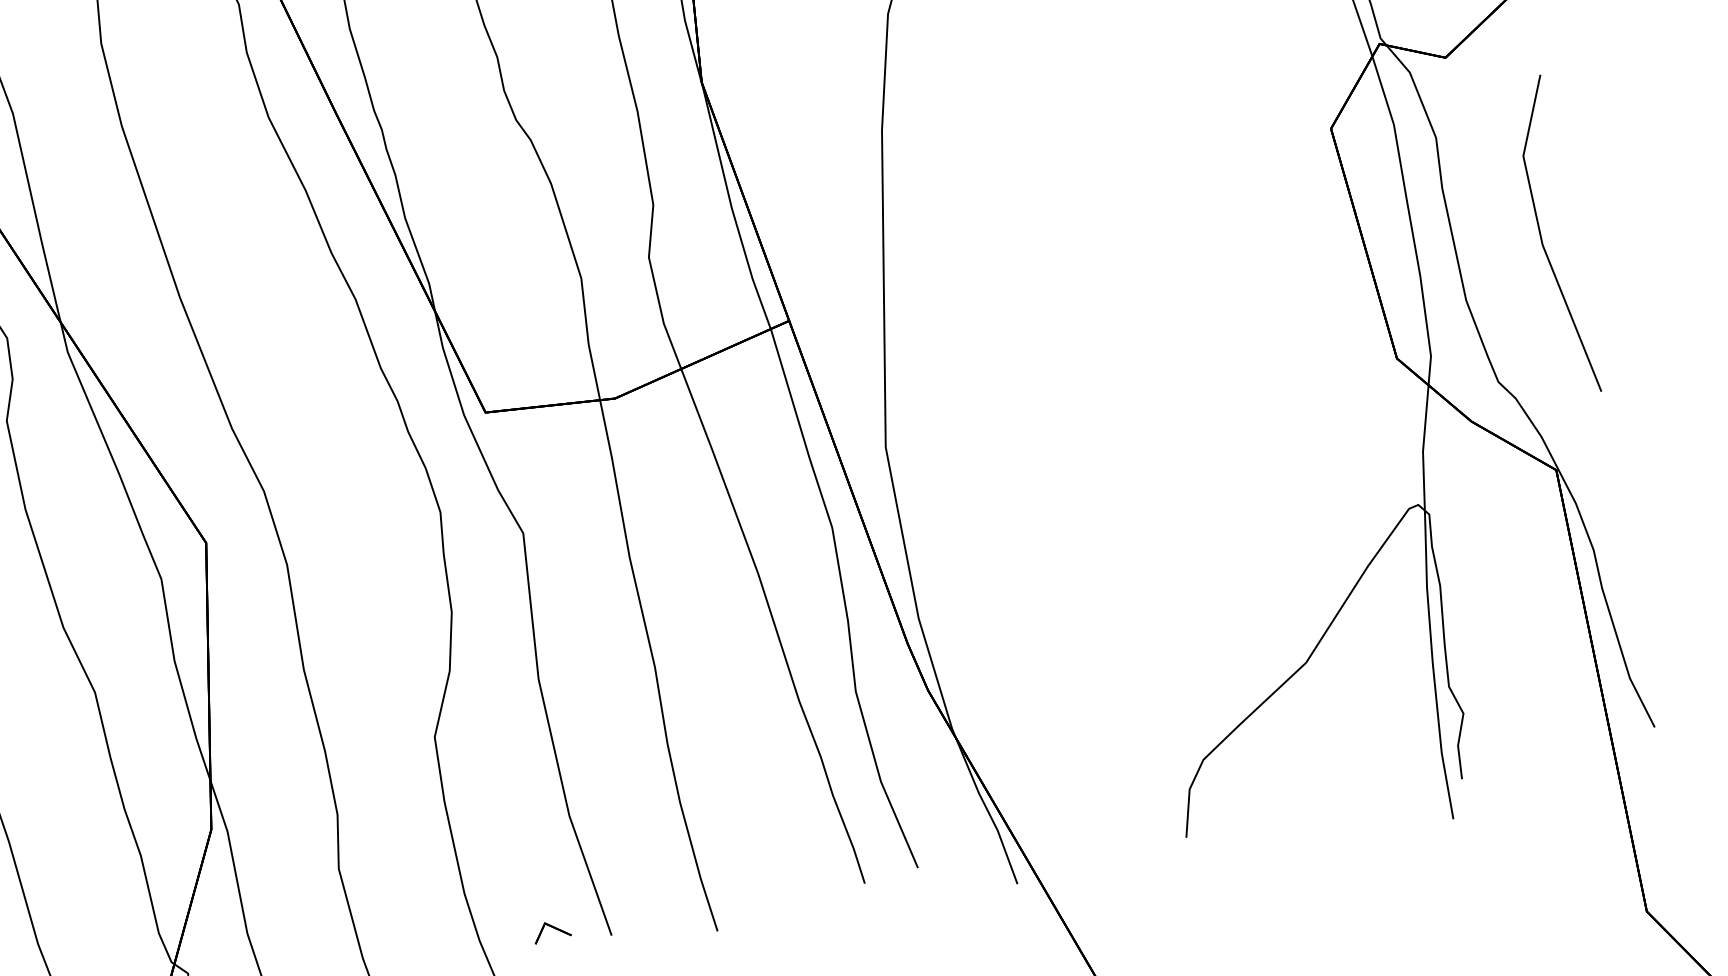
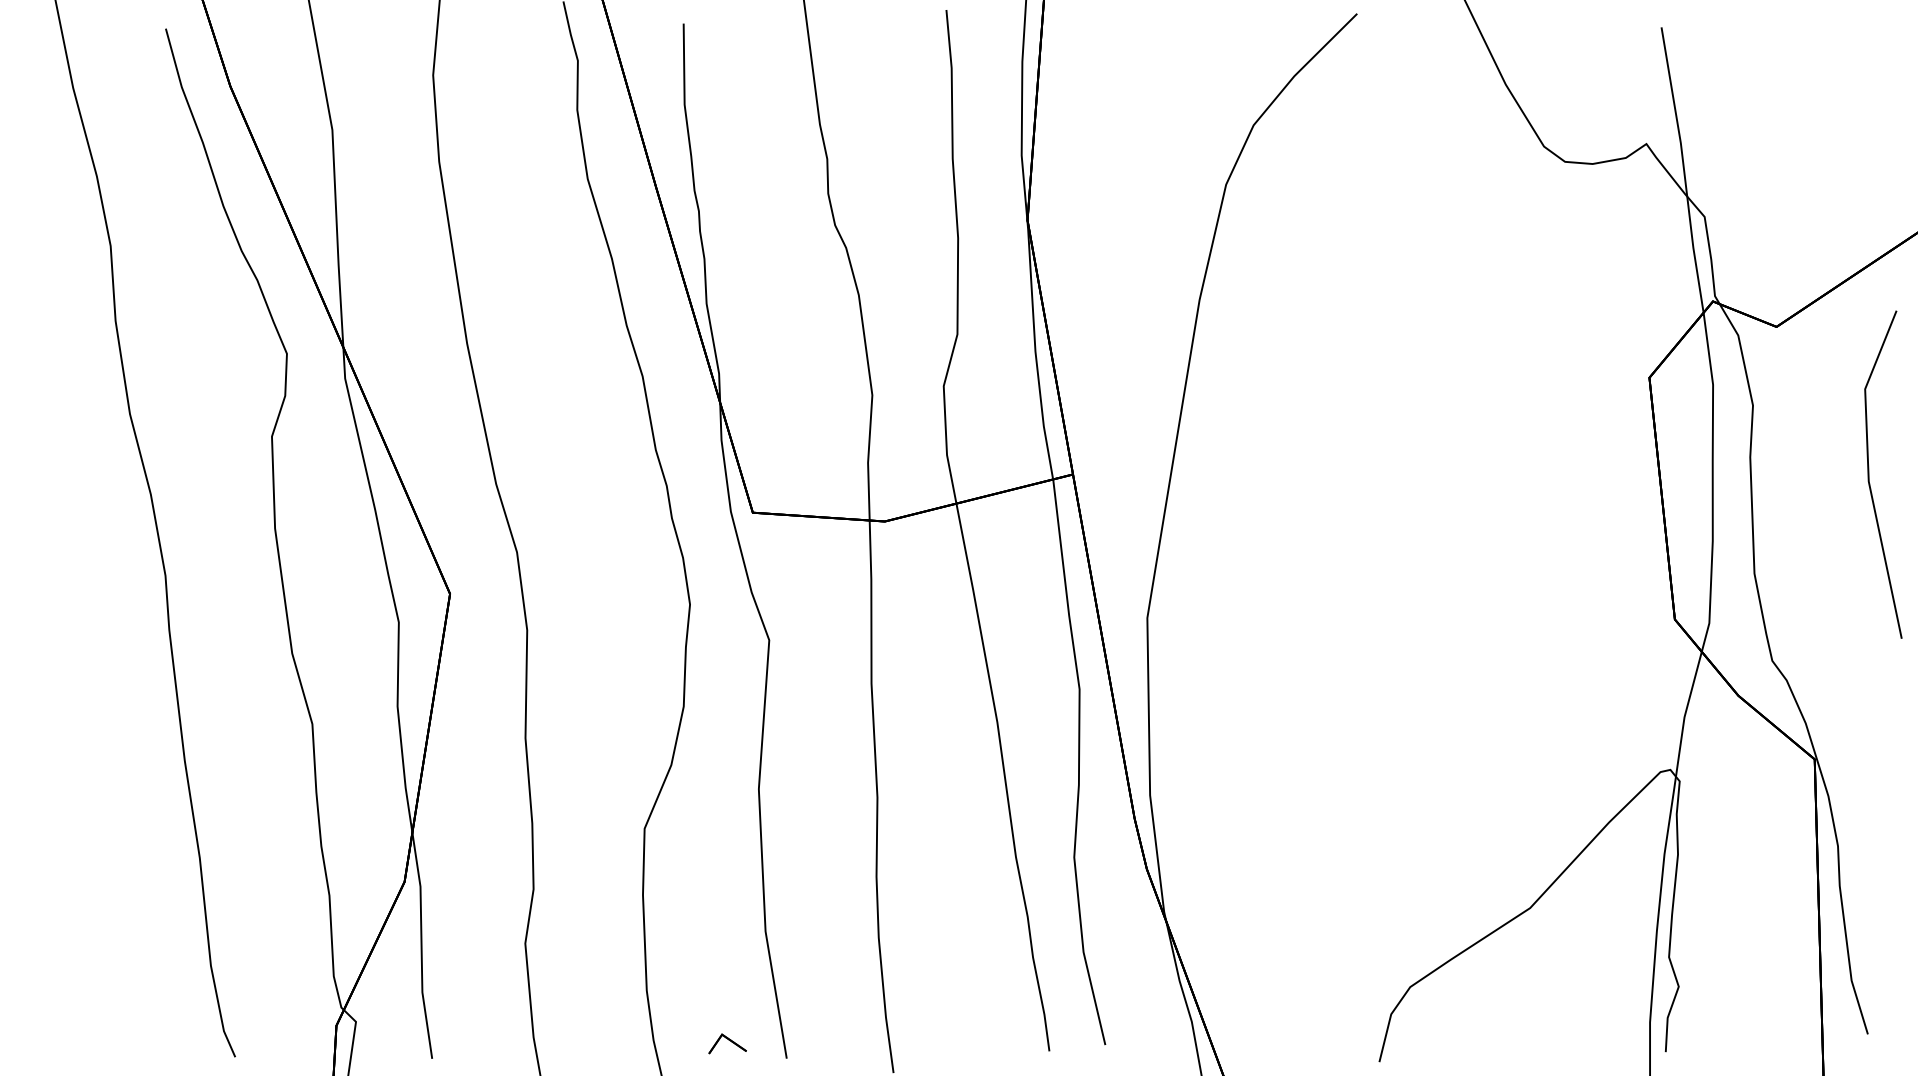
line: (1542, 238) -> (1869, 474), moved

